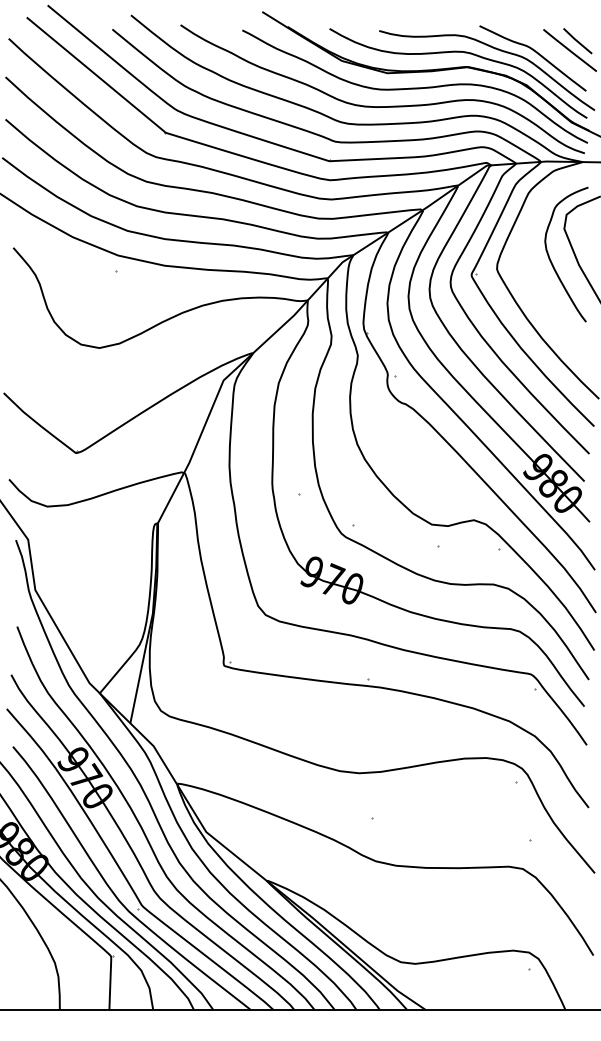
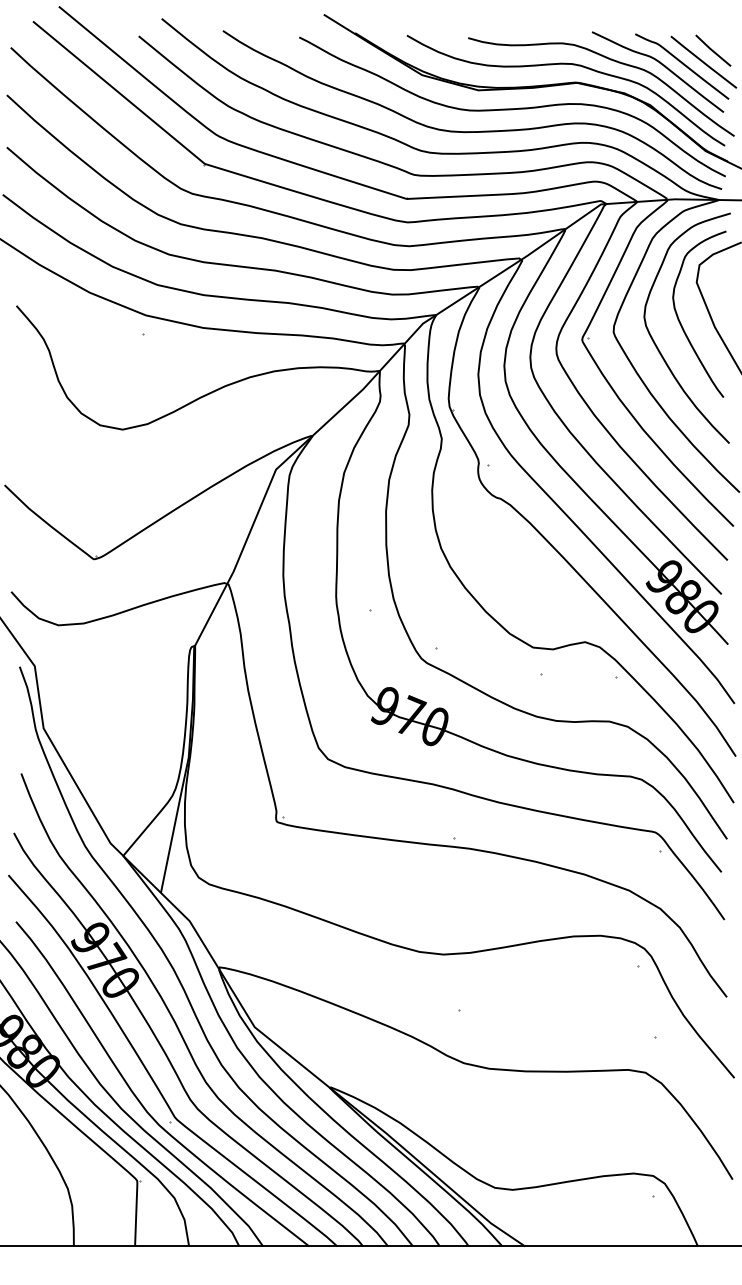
curve: (553, 53) -> (683, 65), added
curve: (533, 281) -> (658, 347), added

